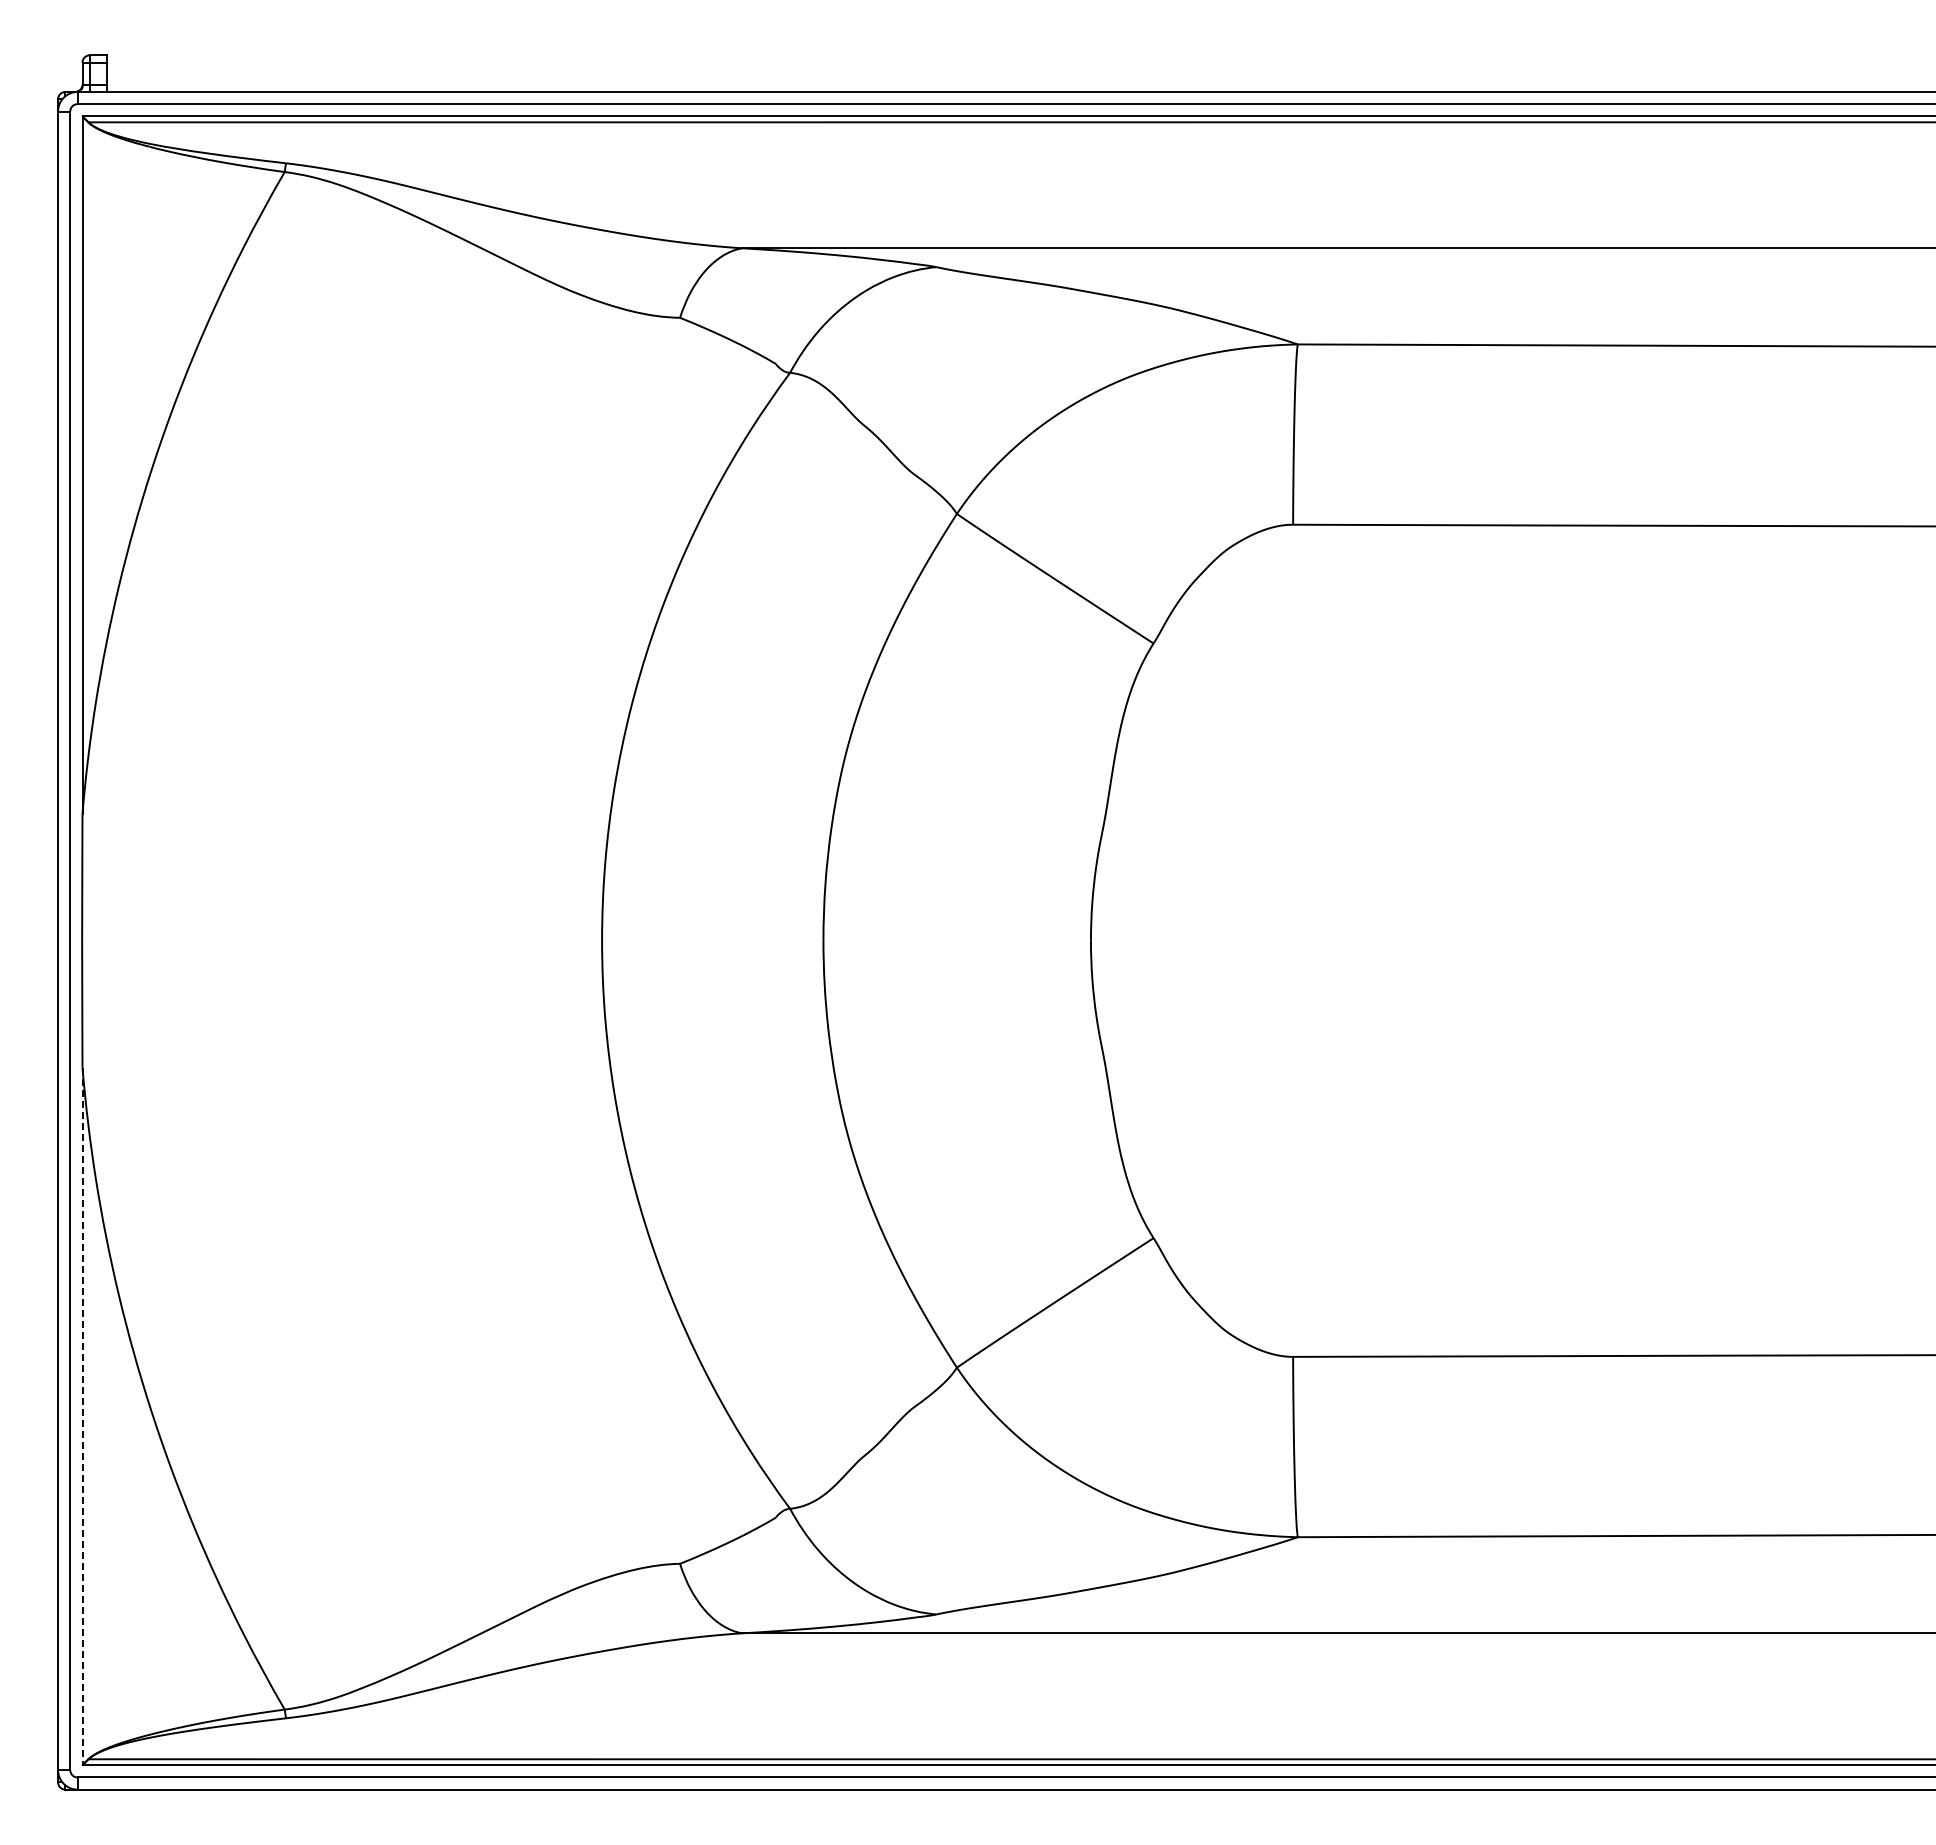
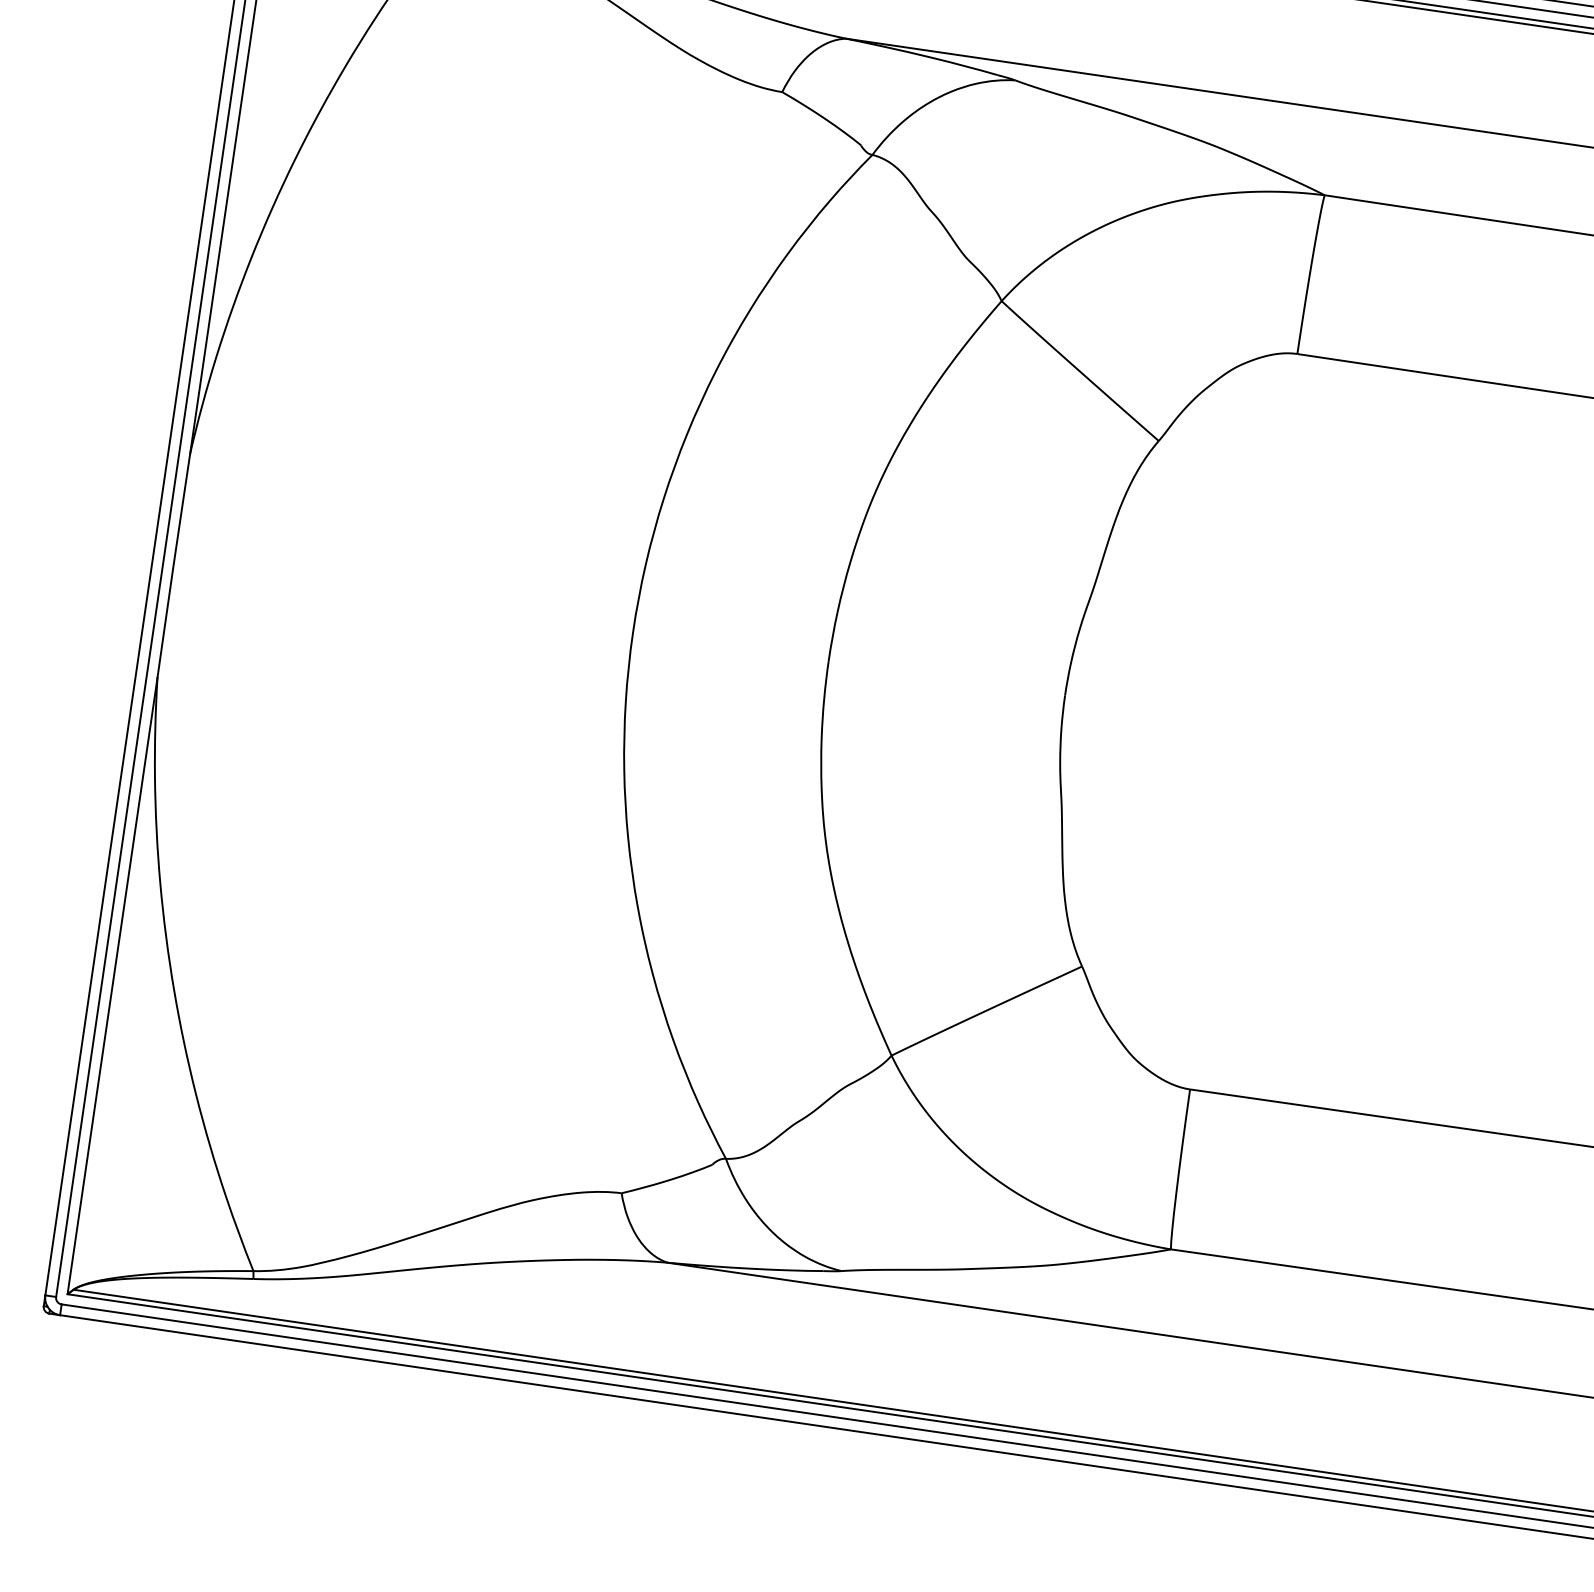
line: (82, 1416) -> (112, 986), dashed -> solid

